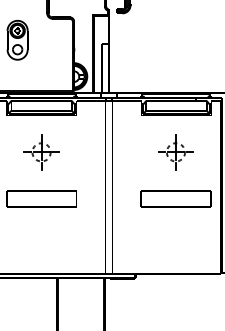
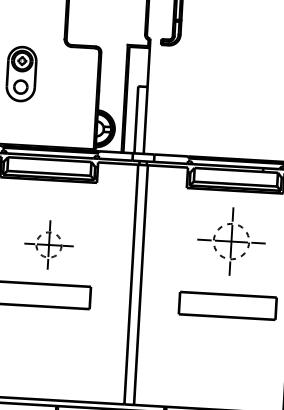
part: (41, 152) -> (48, 245), moved
part: (175, 152) -> (230, 241), size x1.4

